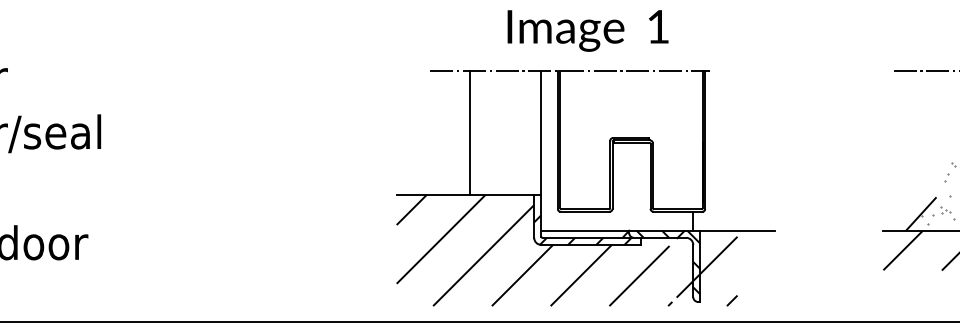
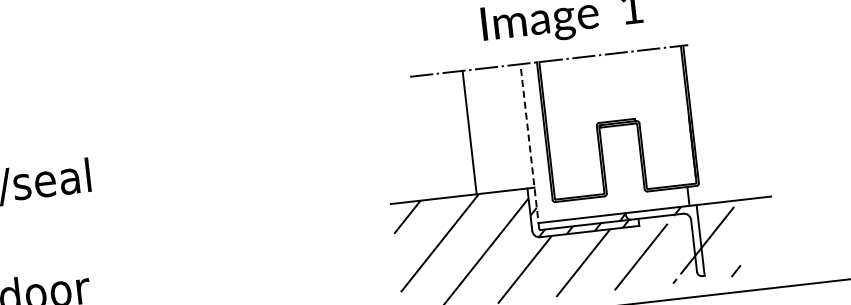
line: (470, 132) -> (469, 132), moved
line: (541, 154) -> (530, 147), solid -> dashed
hatch: (668, 262) -> (668, 240), removed

